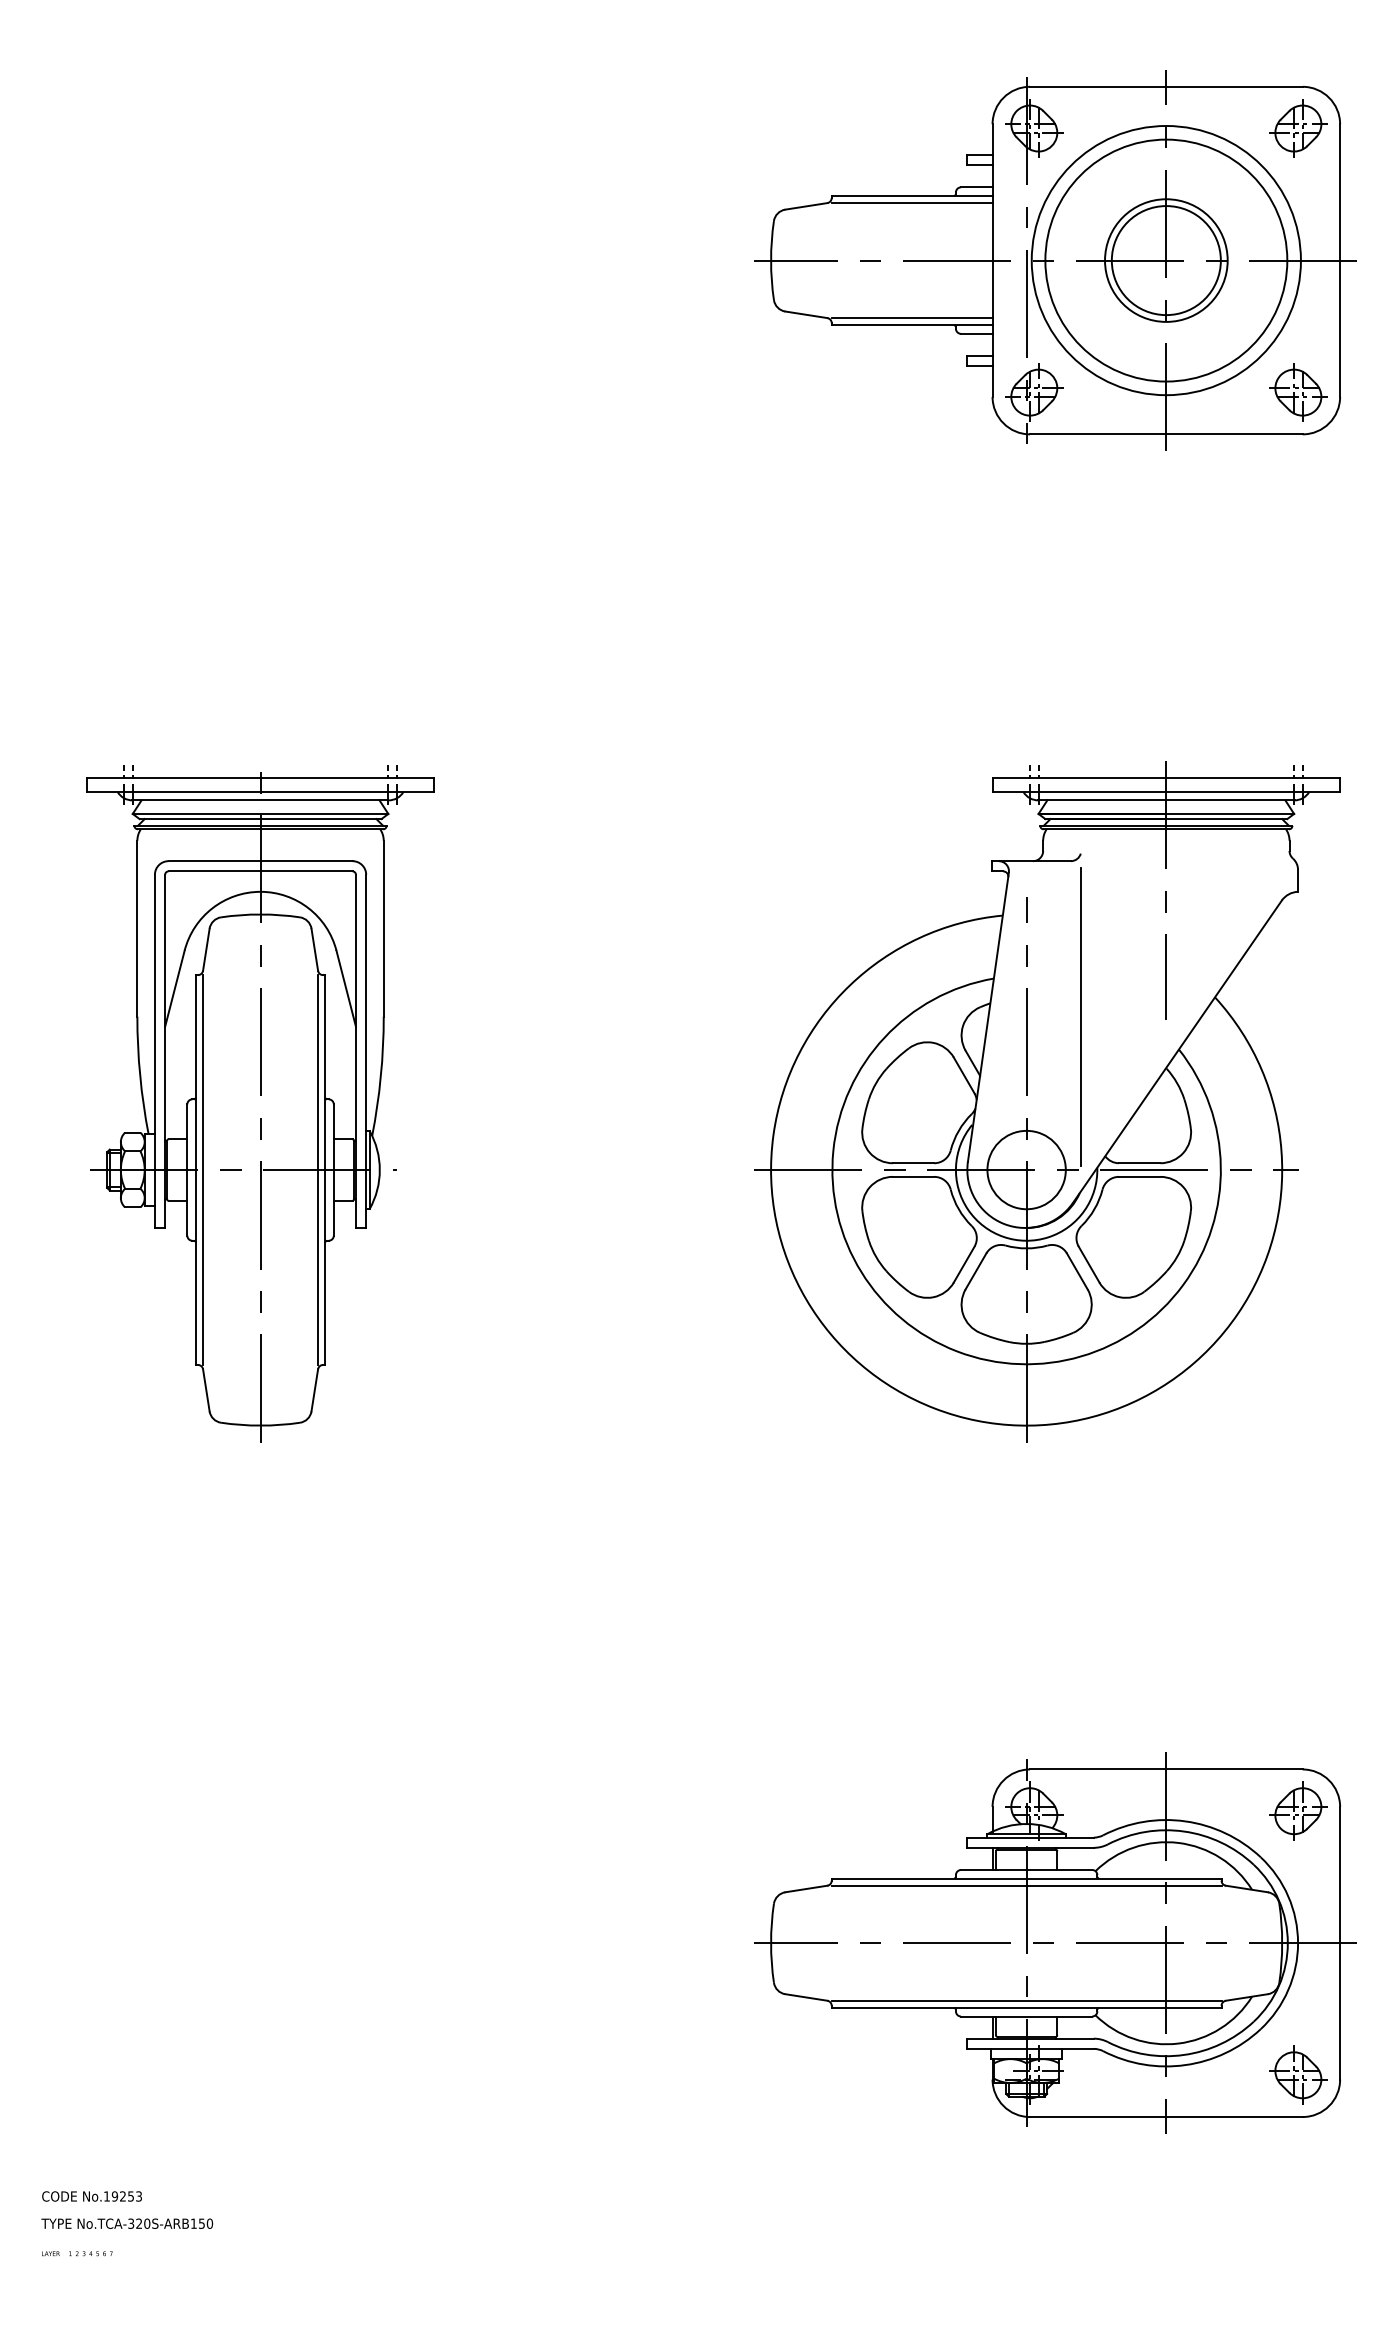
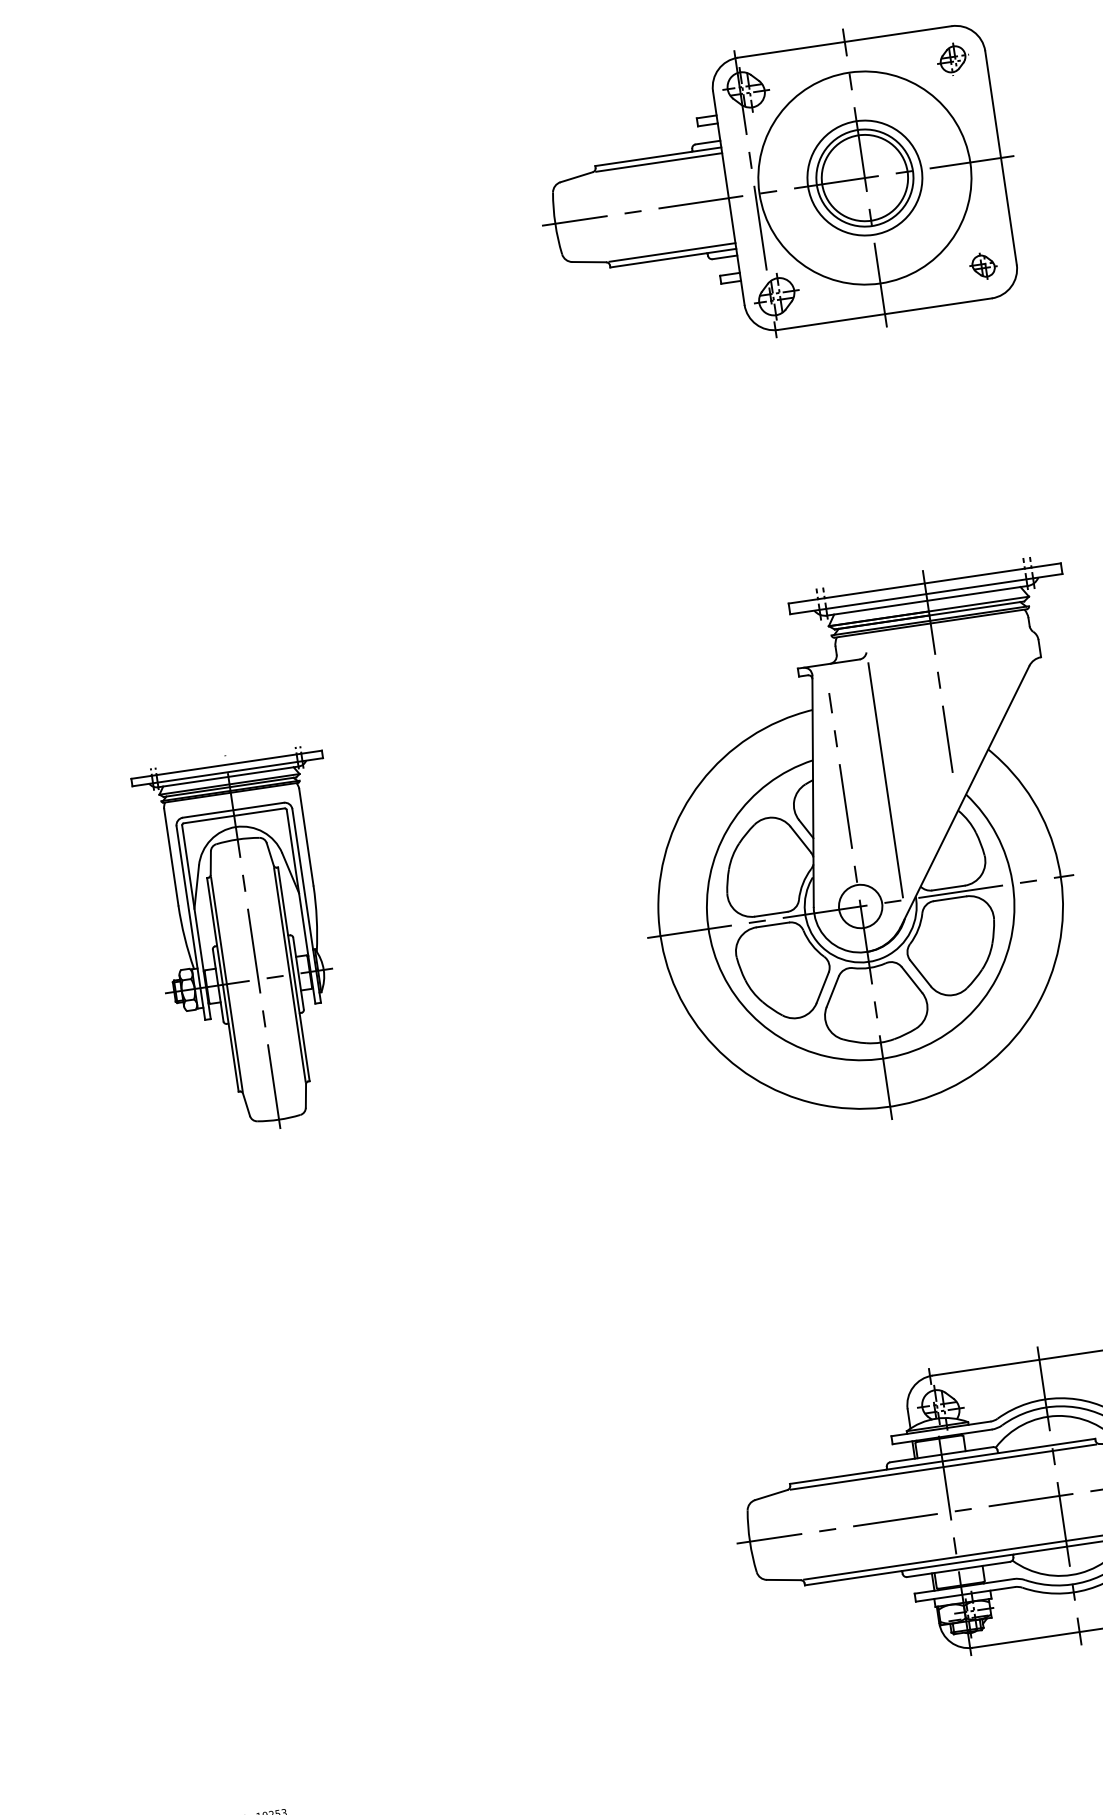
part: (1298, 128) -> (953, 59), size x0.7
circle: (1166, 260) -> (865, 177), size x0.6
part: (1298, 392) -> (983, 266), size x0.6
part: (260, 1103) -> (252, 942), size x0.7
circle: (1026, 1169) -> (860, 906), size x0.7

